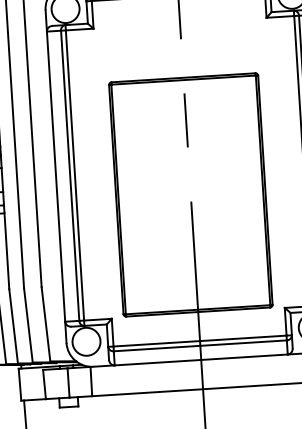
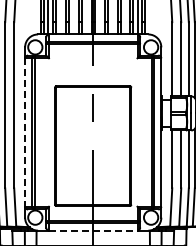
line: (56, 178) -> (25, 133), solid -> dashed
line: (201, 359) -> (93, 230), solid -> dashed

